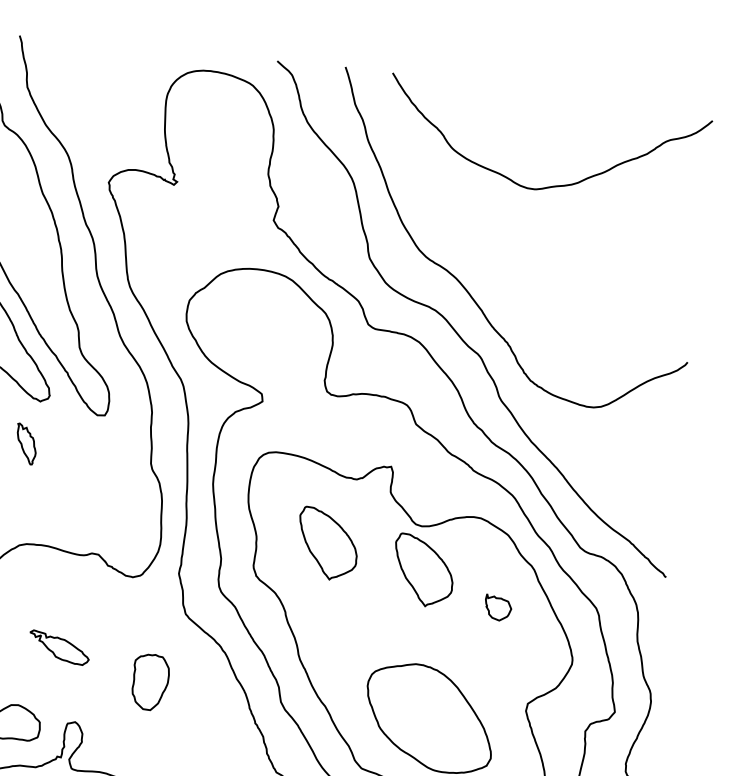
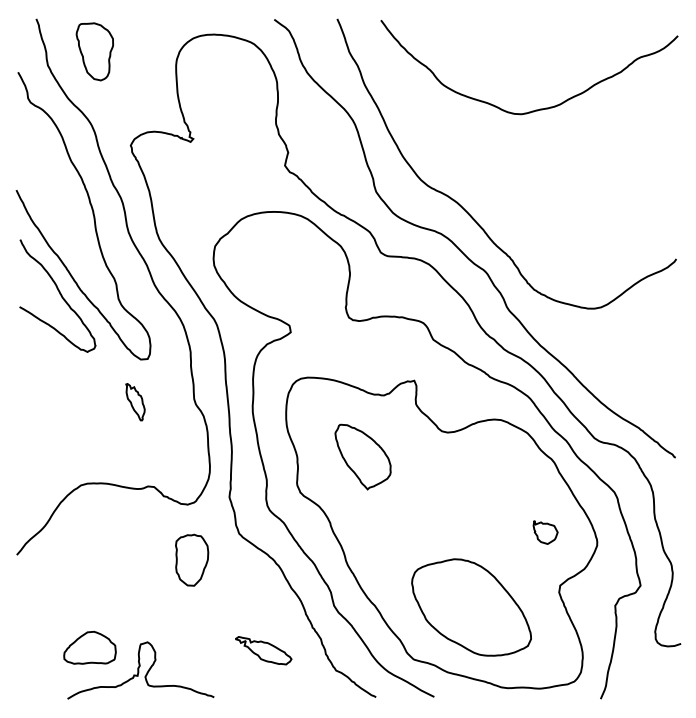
part: (79, 76) -> (94, 51), added
part: (26, 444) -> (135, 402), moved
part: (423, 570) -> (452, 472), removed
part: (498, 607) -> (545, 532), moved
part: (59, 647) -> (263, 650), moved
part: (151, 681) -> (192, 559), moved

